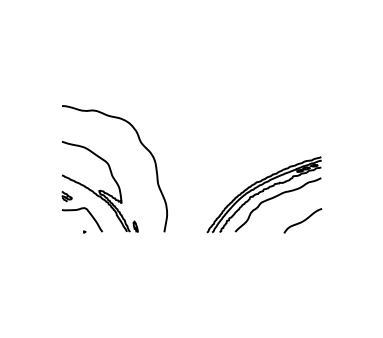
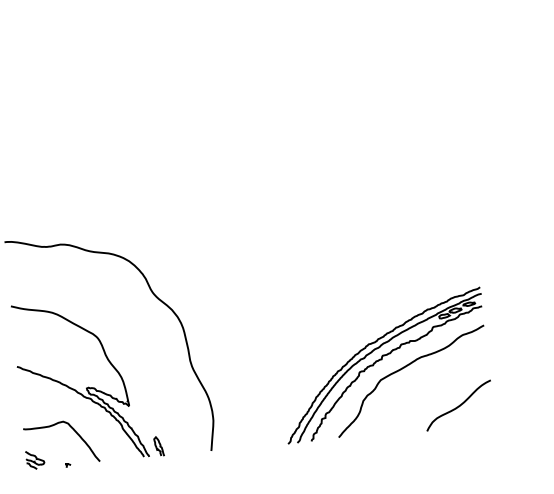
part: (66, 196) -> (34, 459), moved

